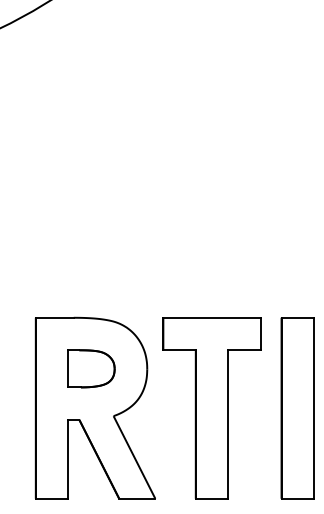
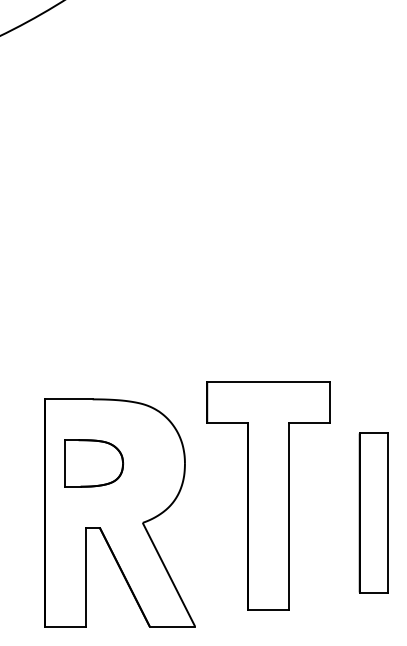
part: (91, 368) -> (94, 463), moved
part: (212, 407) -> (268, 495), moved
part: (297, 407) -> (373, 512), size x0.7

